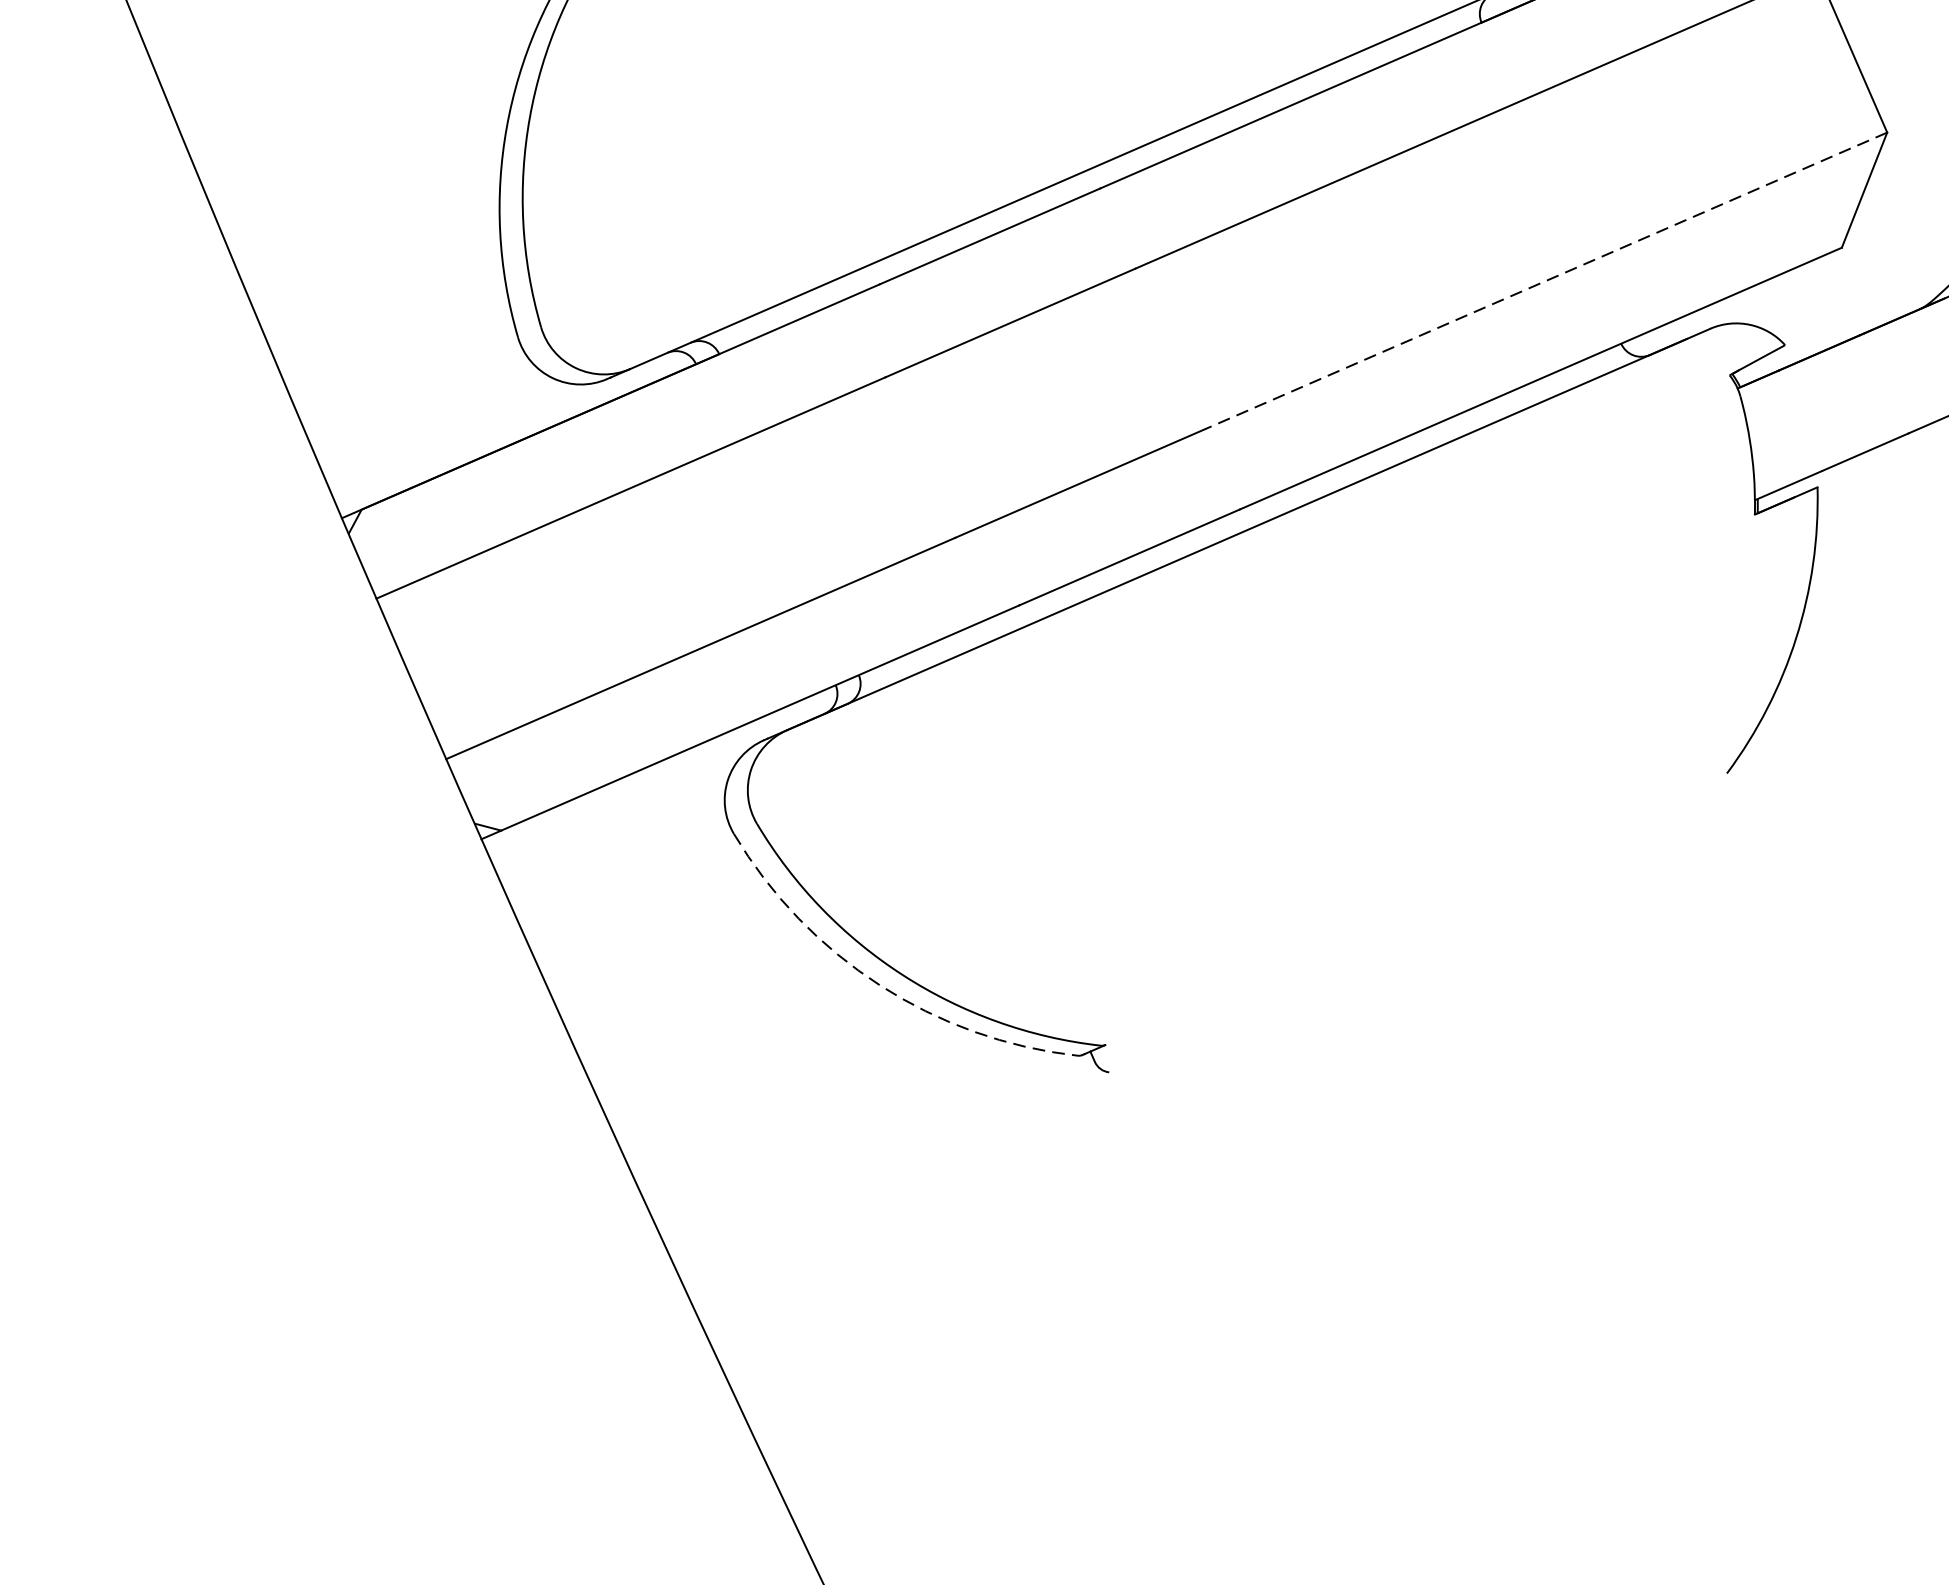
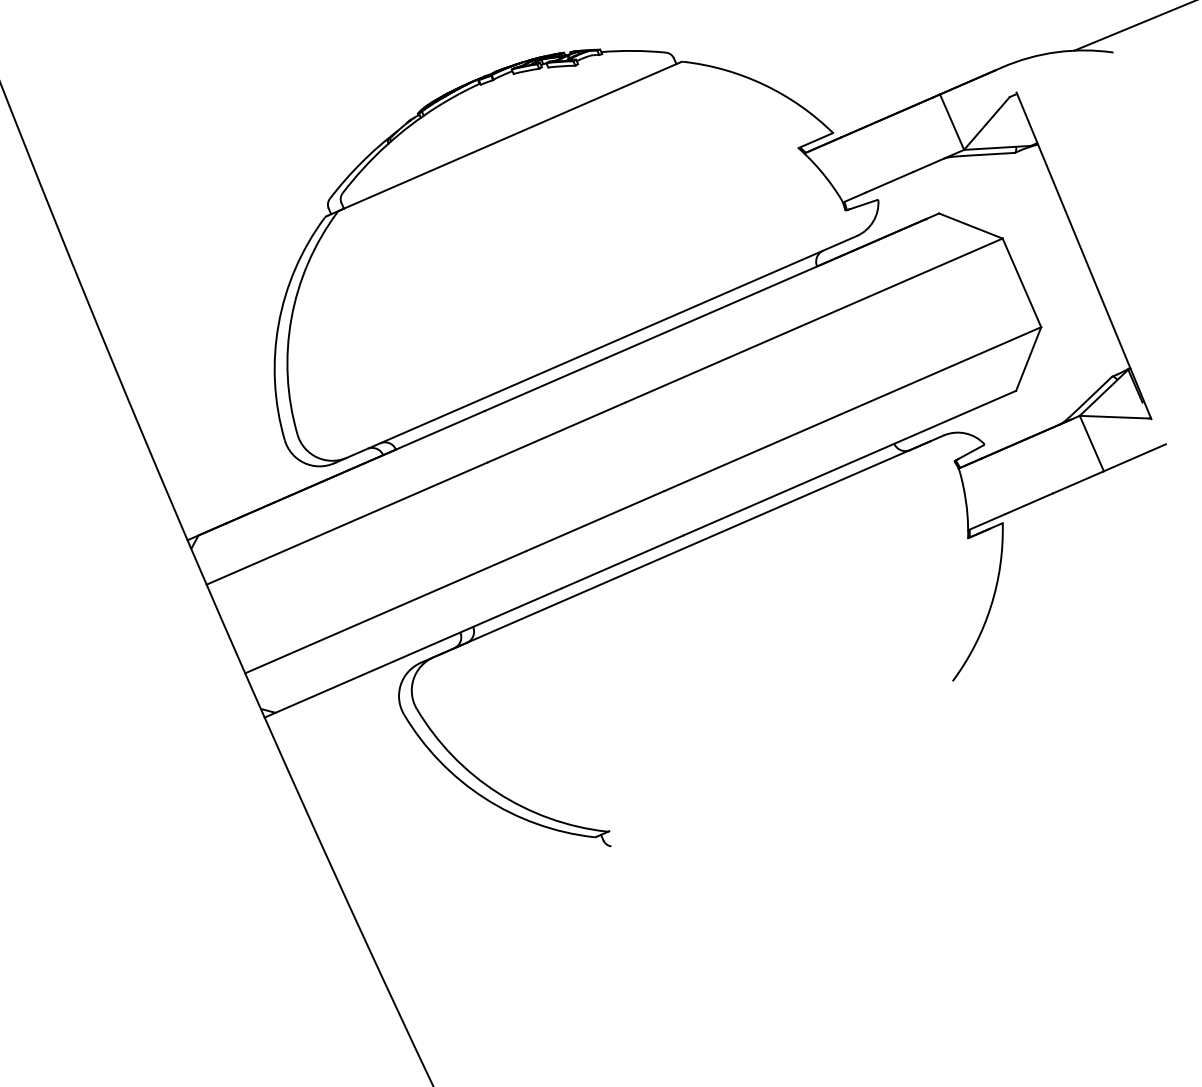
line: (1545, 281) -> (852, 409), dashed -> solid
arc: (879, 985) -> (484, 798), dashed -> solid

